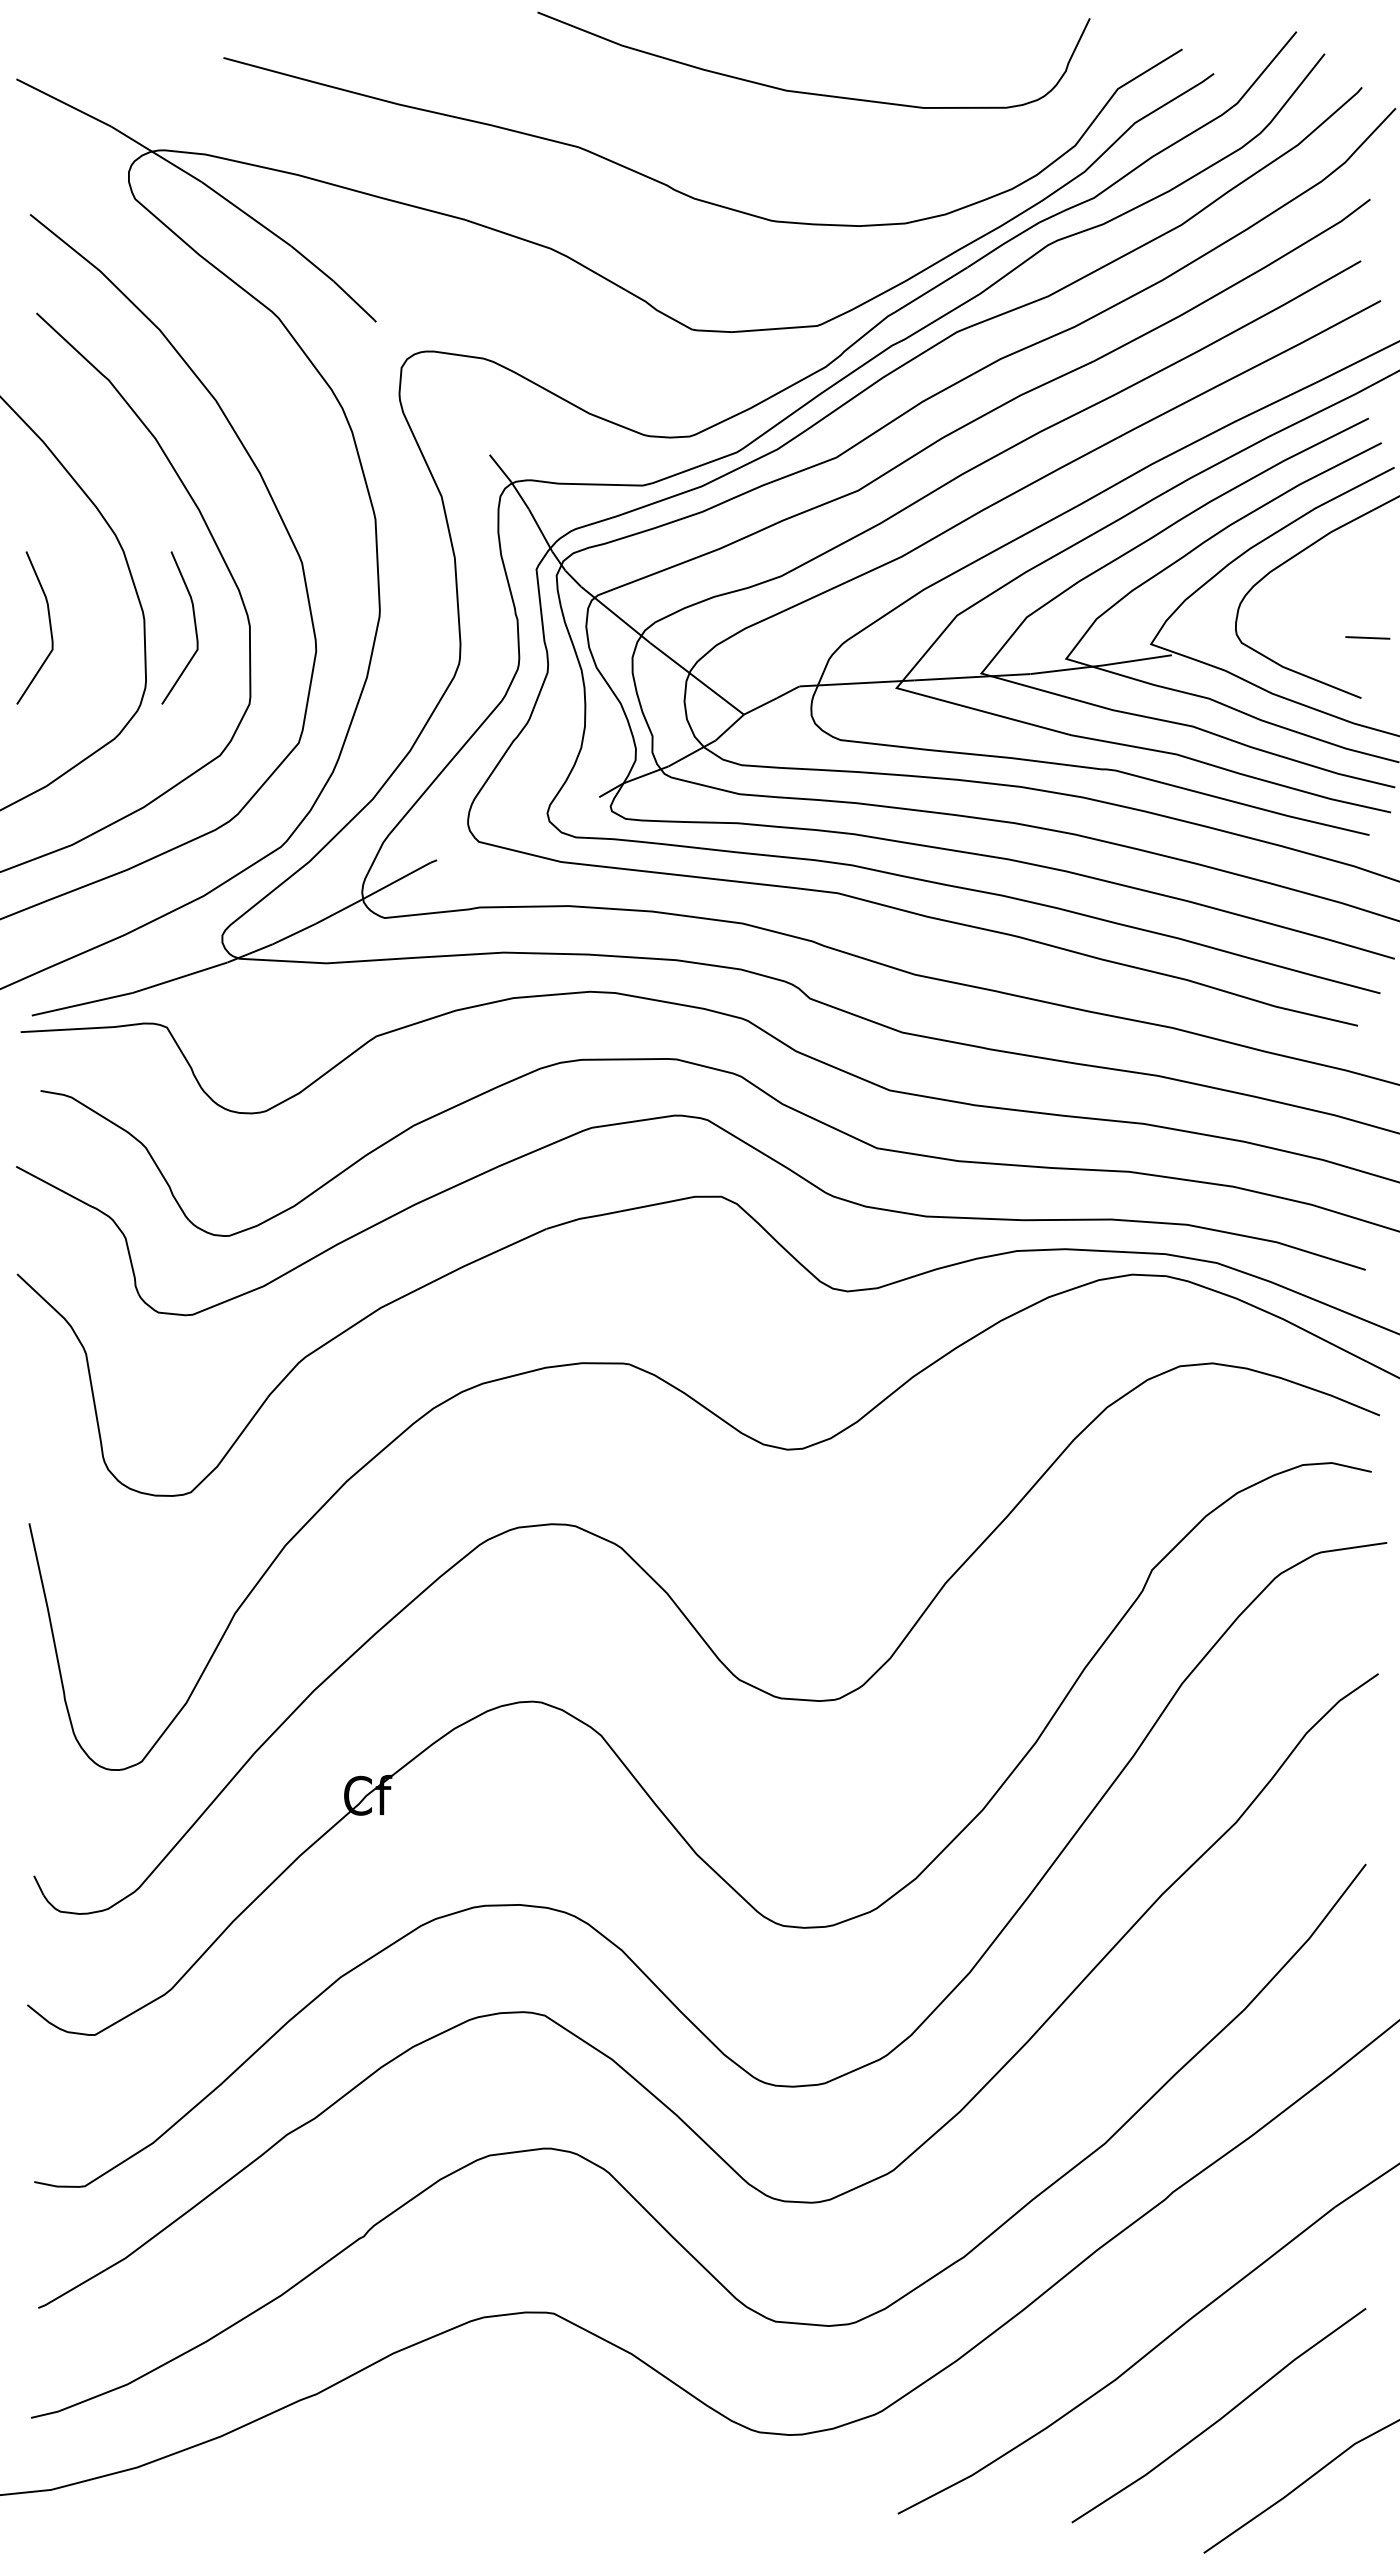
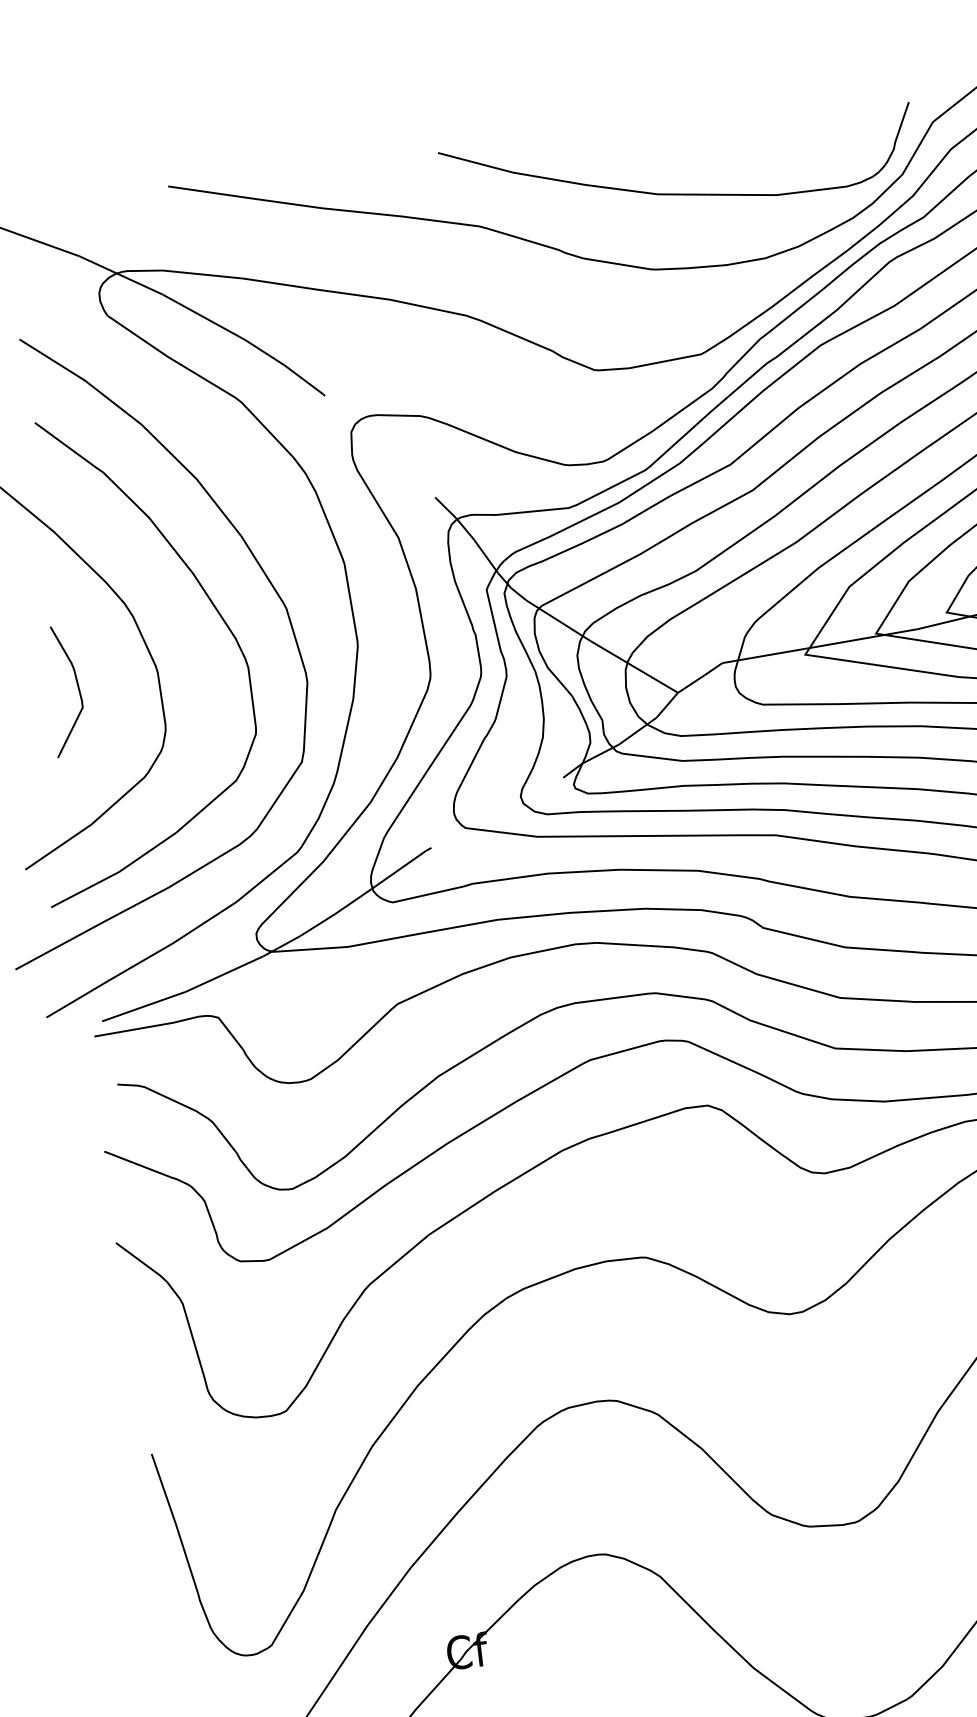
curve: (811, 92) -> (679, 193), moved
curve: (194, 627) -> (201, 674), removed

